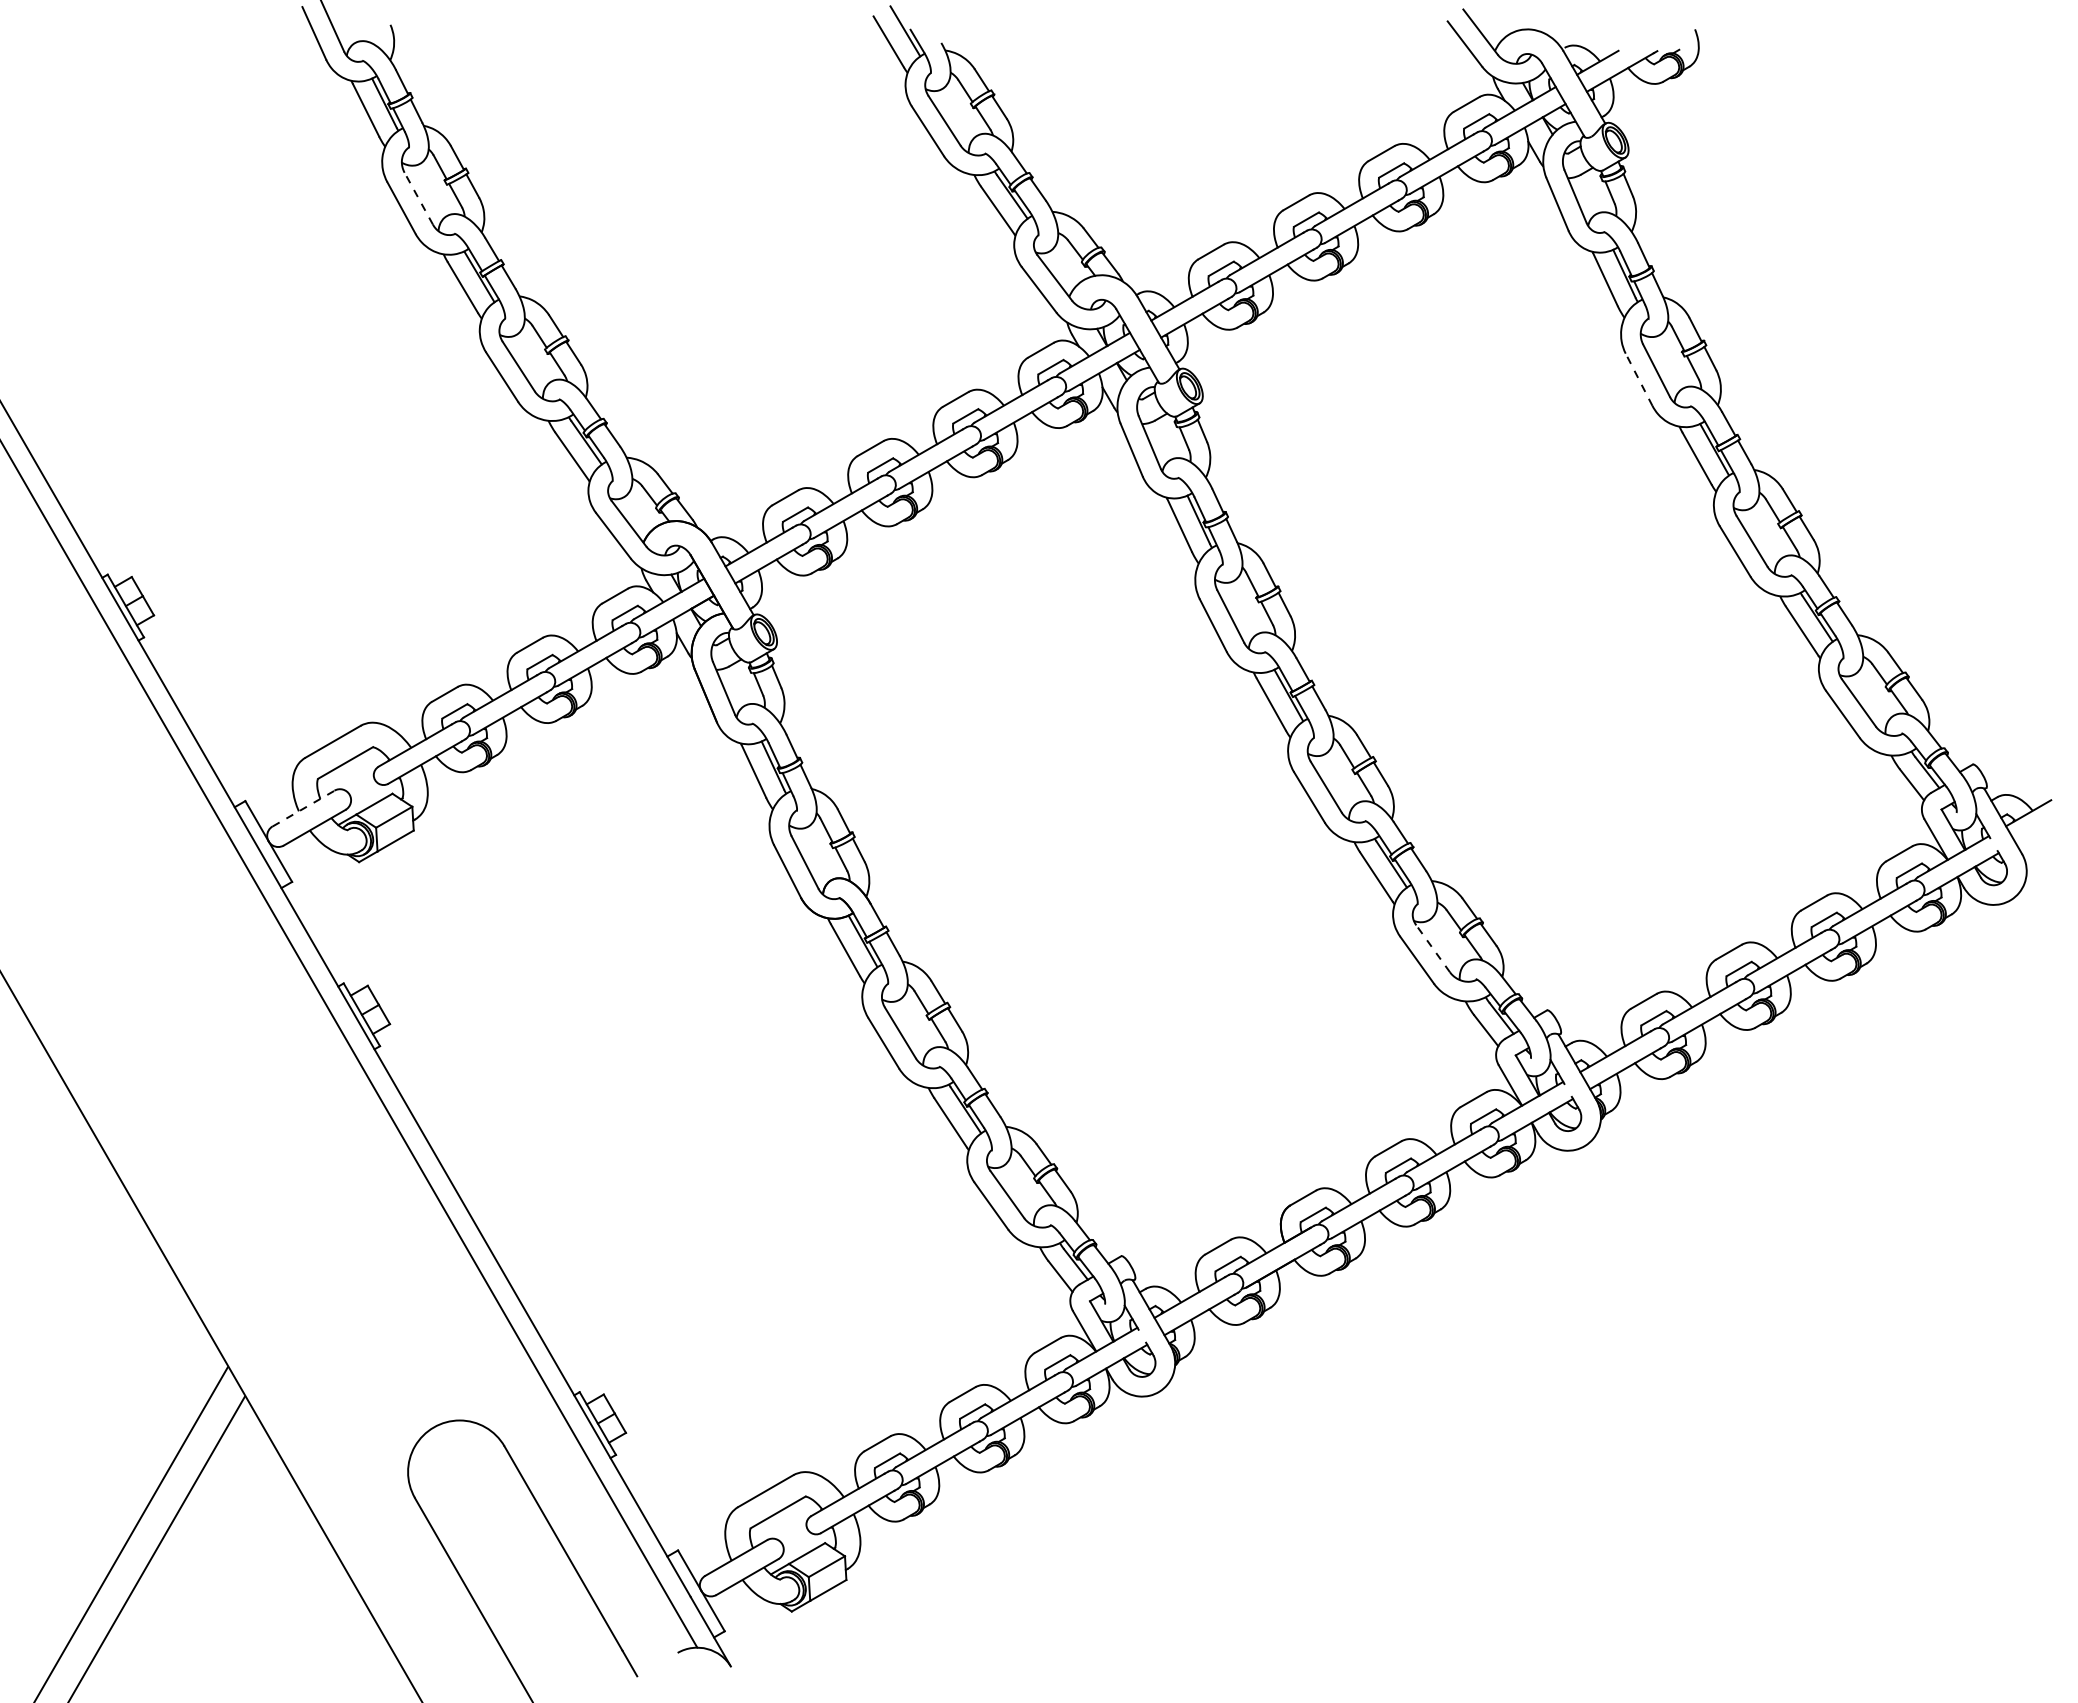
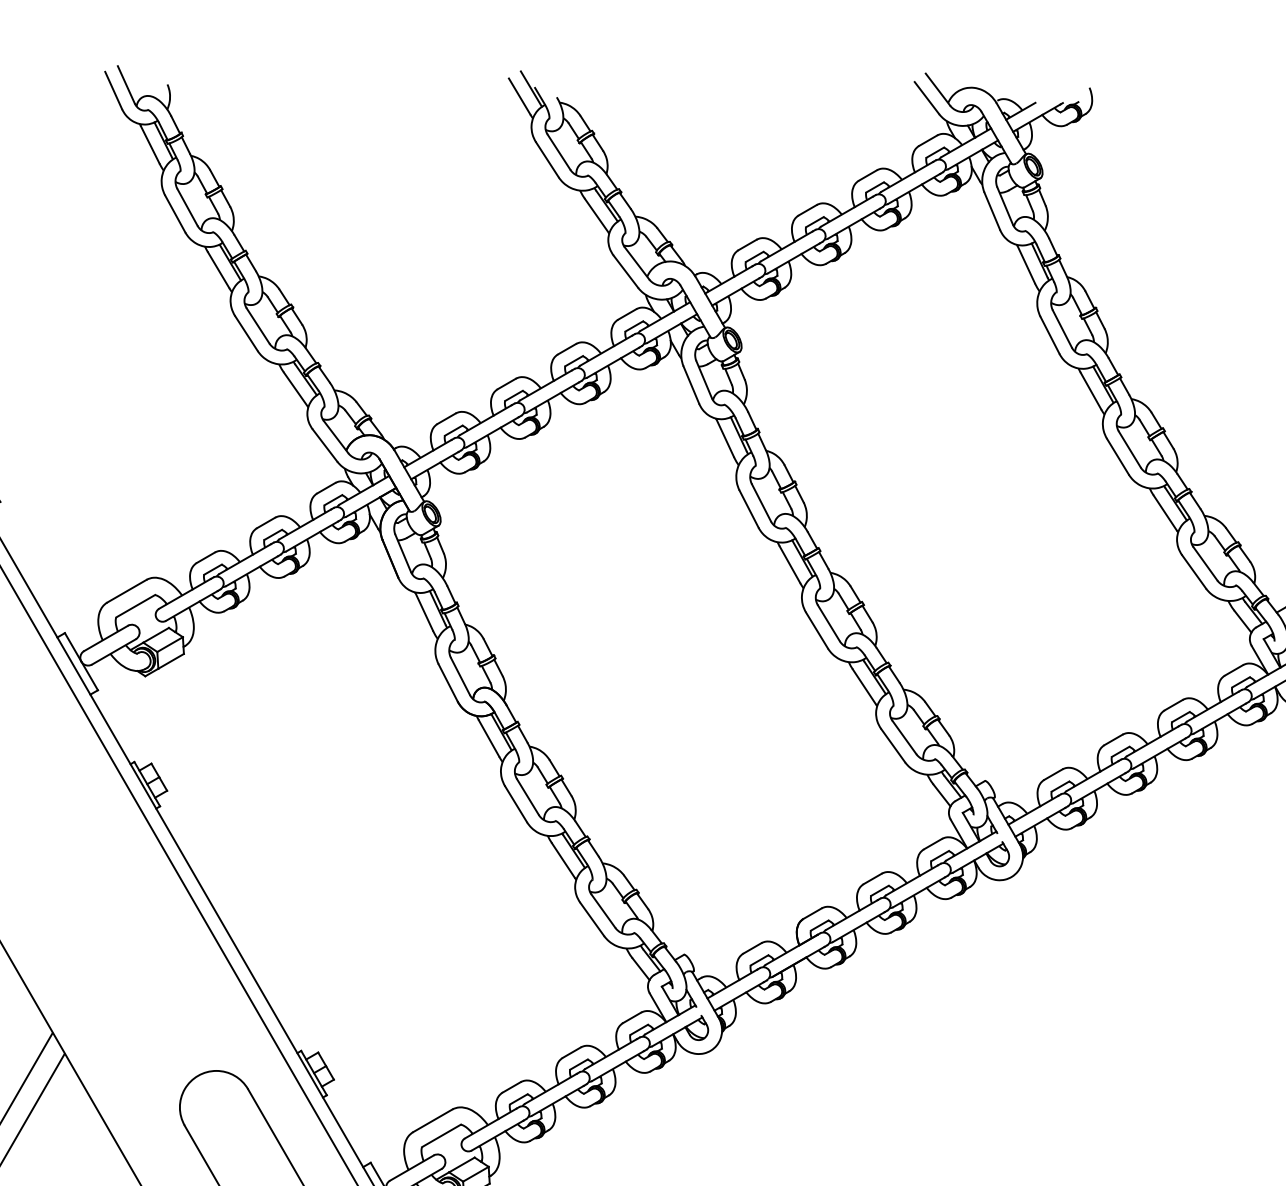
line: (418, 198) -> (187, 207), dashed -> solid
line: (1638, 379) -> (1049, 335), dashed -> solid
line: (303, 808) -> (106, 638), dashed -> solid
line: (1433, 948) -> (904, 737), dashed -> solid

